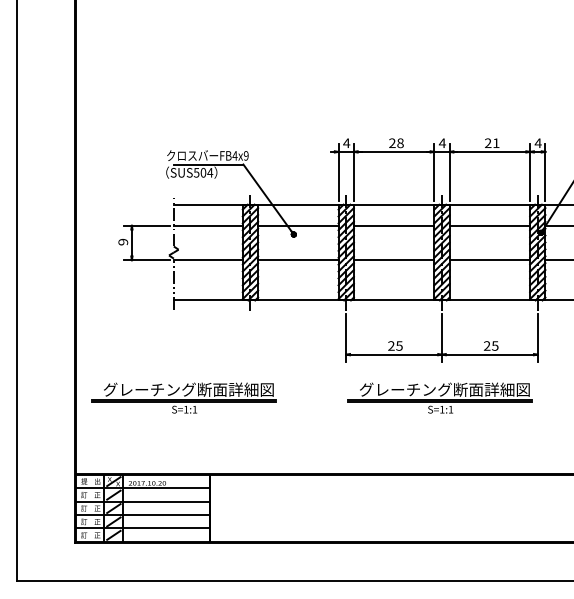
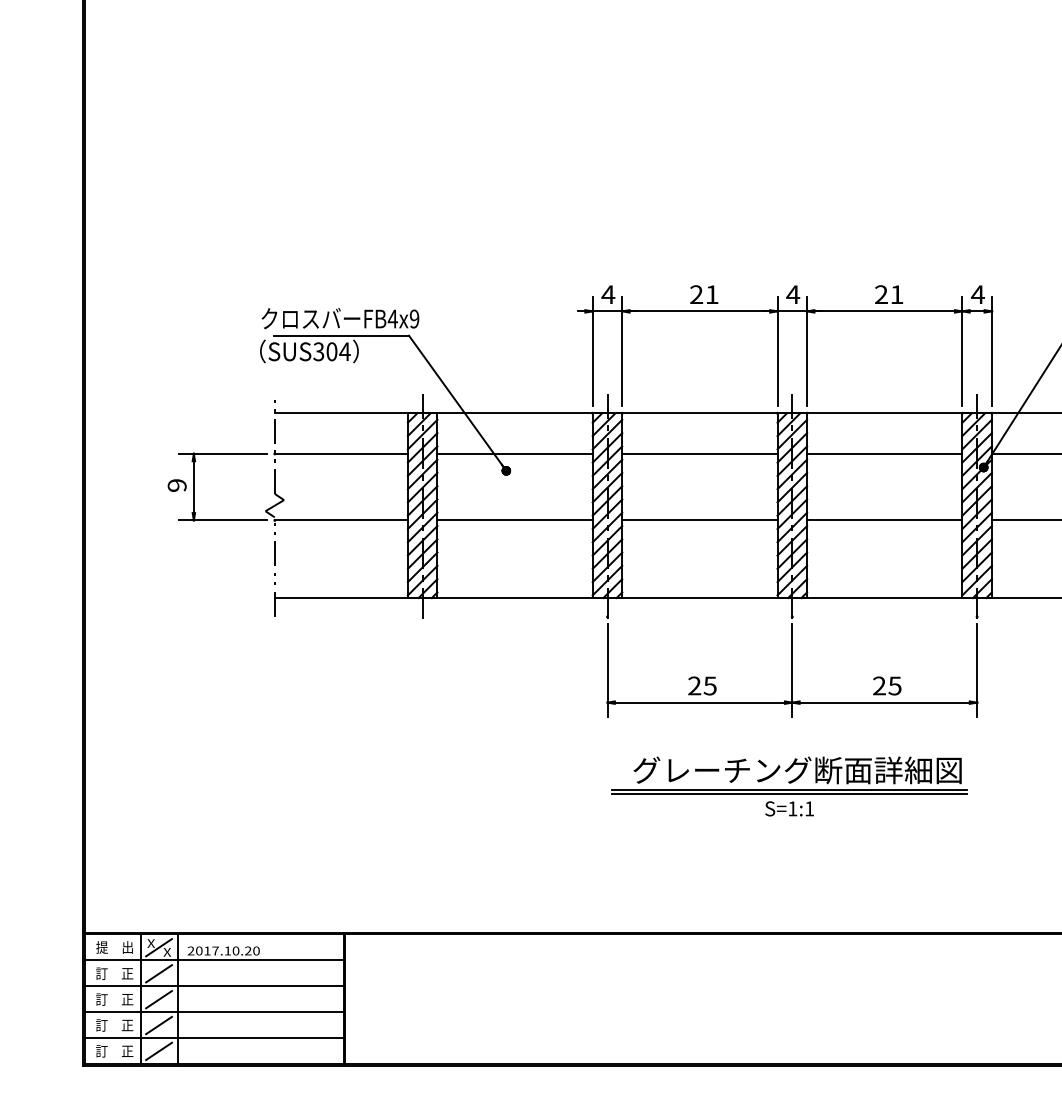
text: (400, 143) -> (712, 295), 28 -> 21
text: (196, 171) -> (318, 349), SUS504 -> SUS304
part: (183, 397) -> (293, 785), removed

